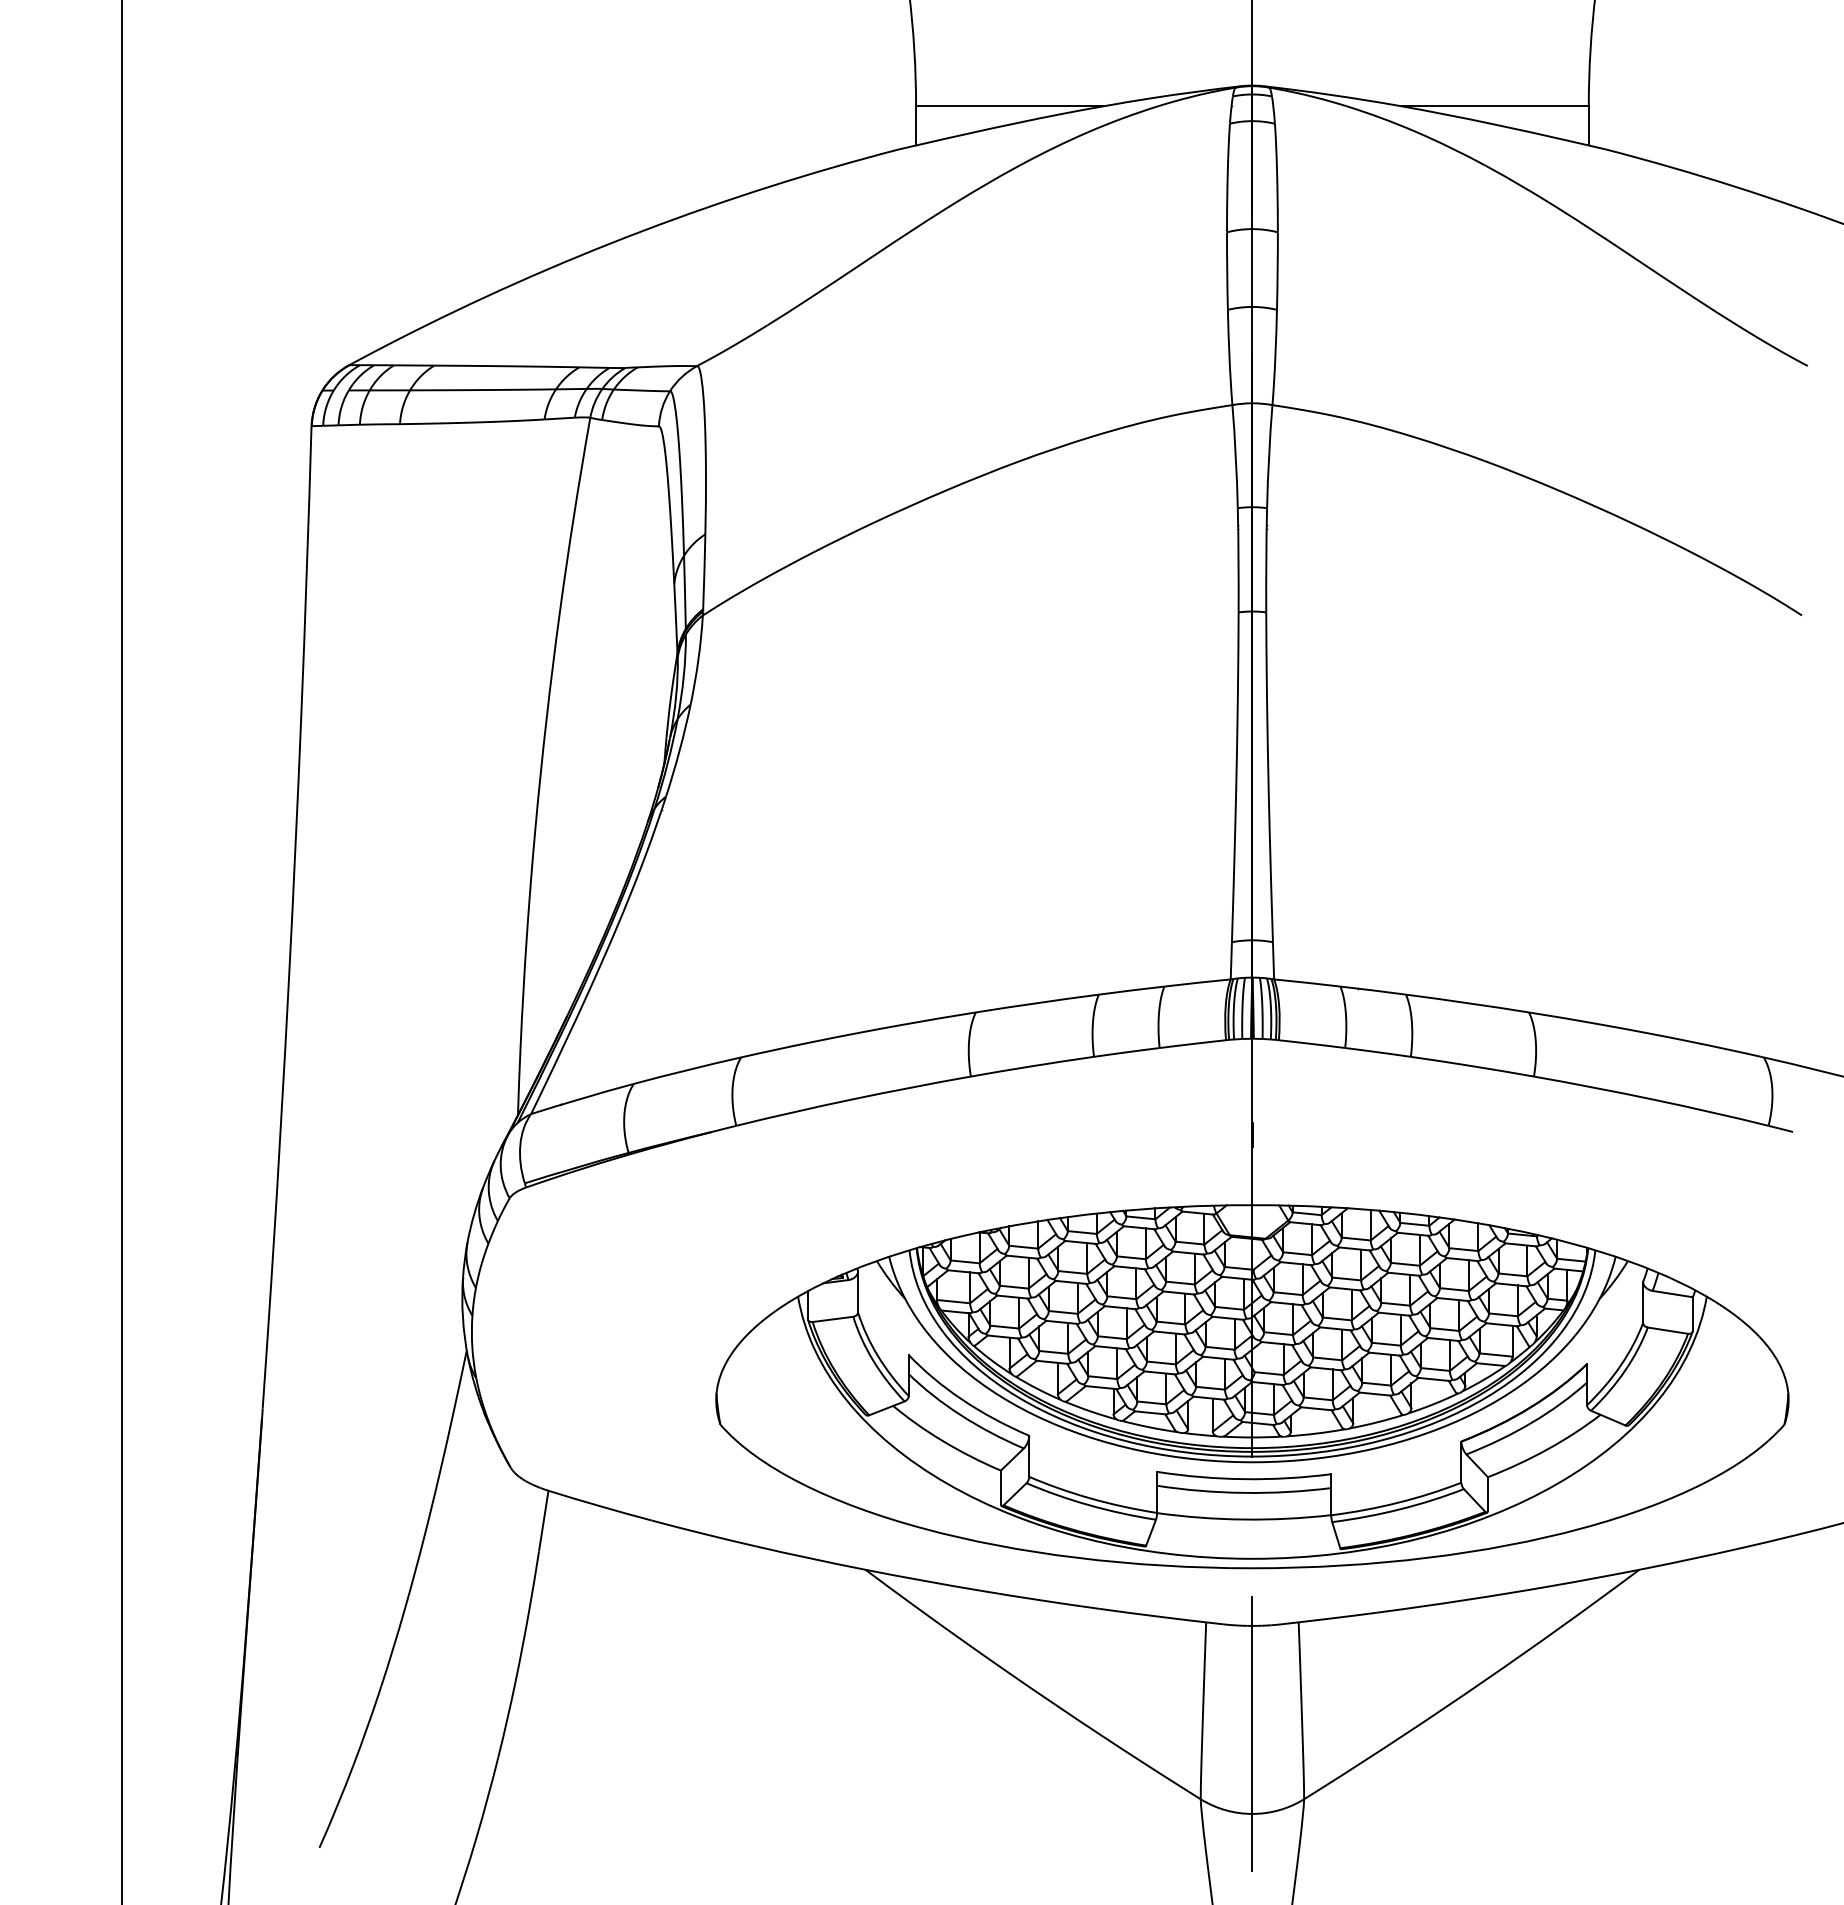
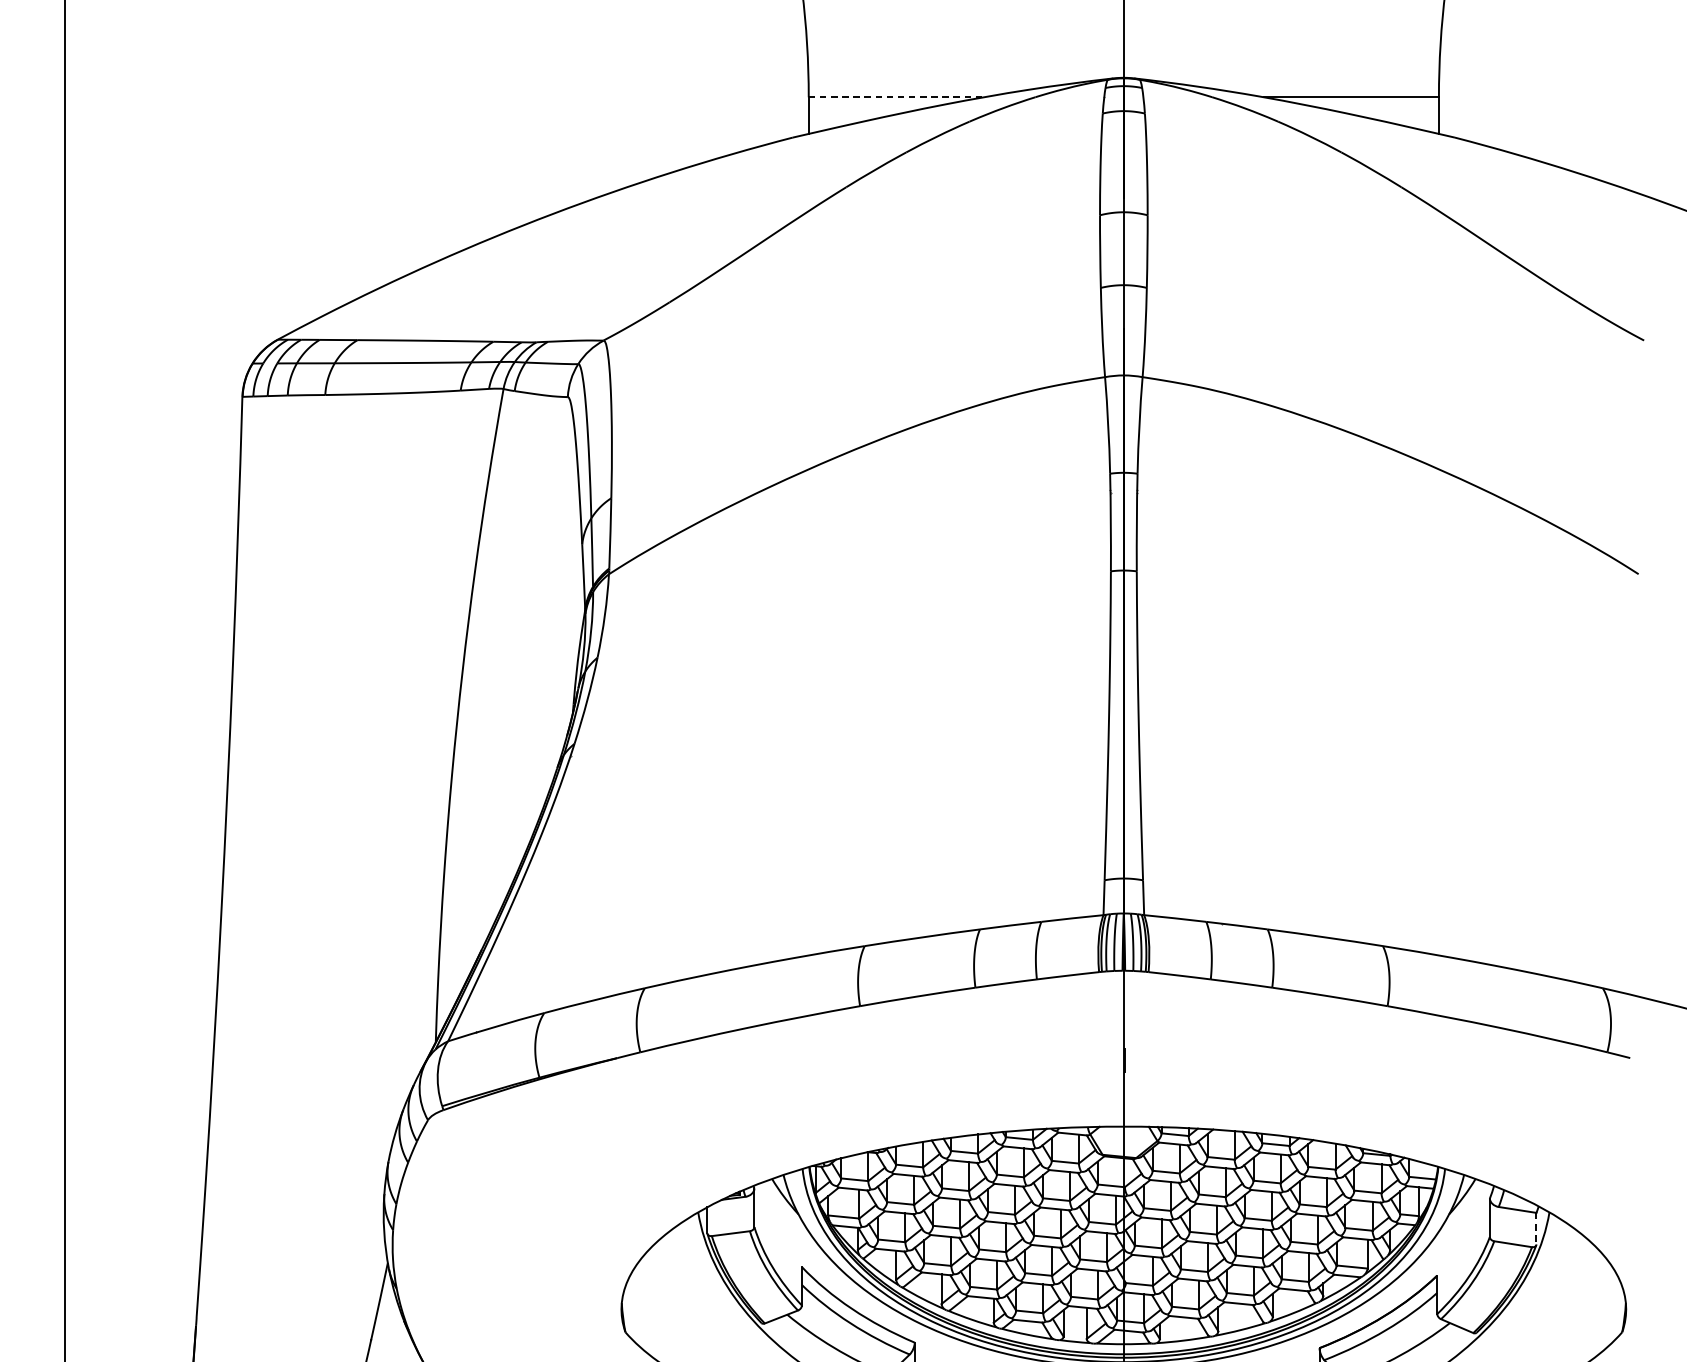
line: (1009, 106) -> (896, 97), solid -> dashed
line: (1692, 1314) -> (1536, 1229), solid -> dashed

